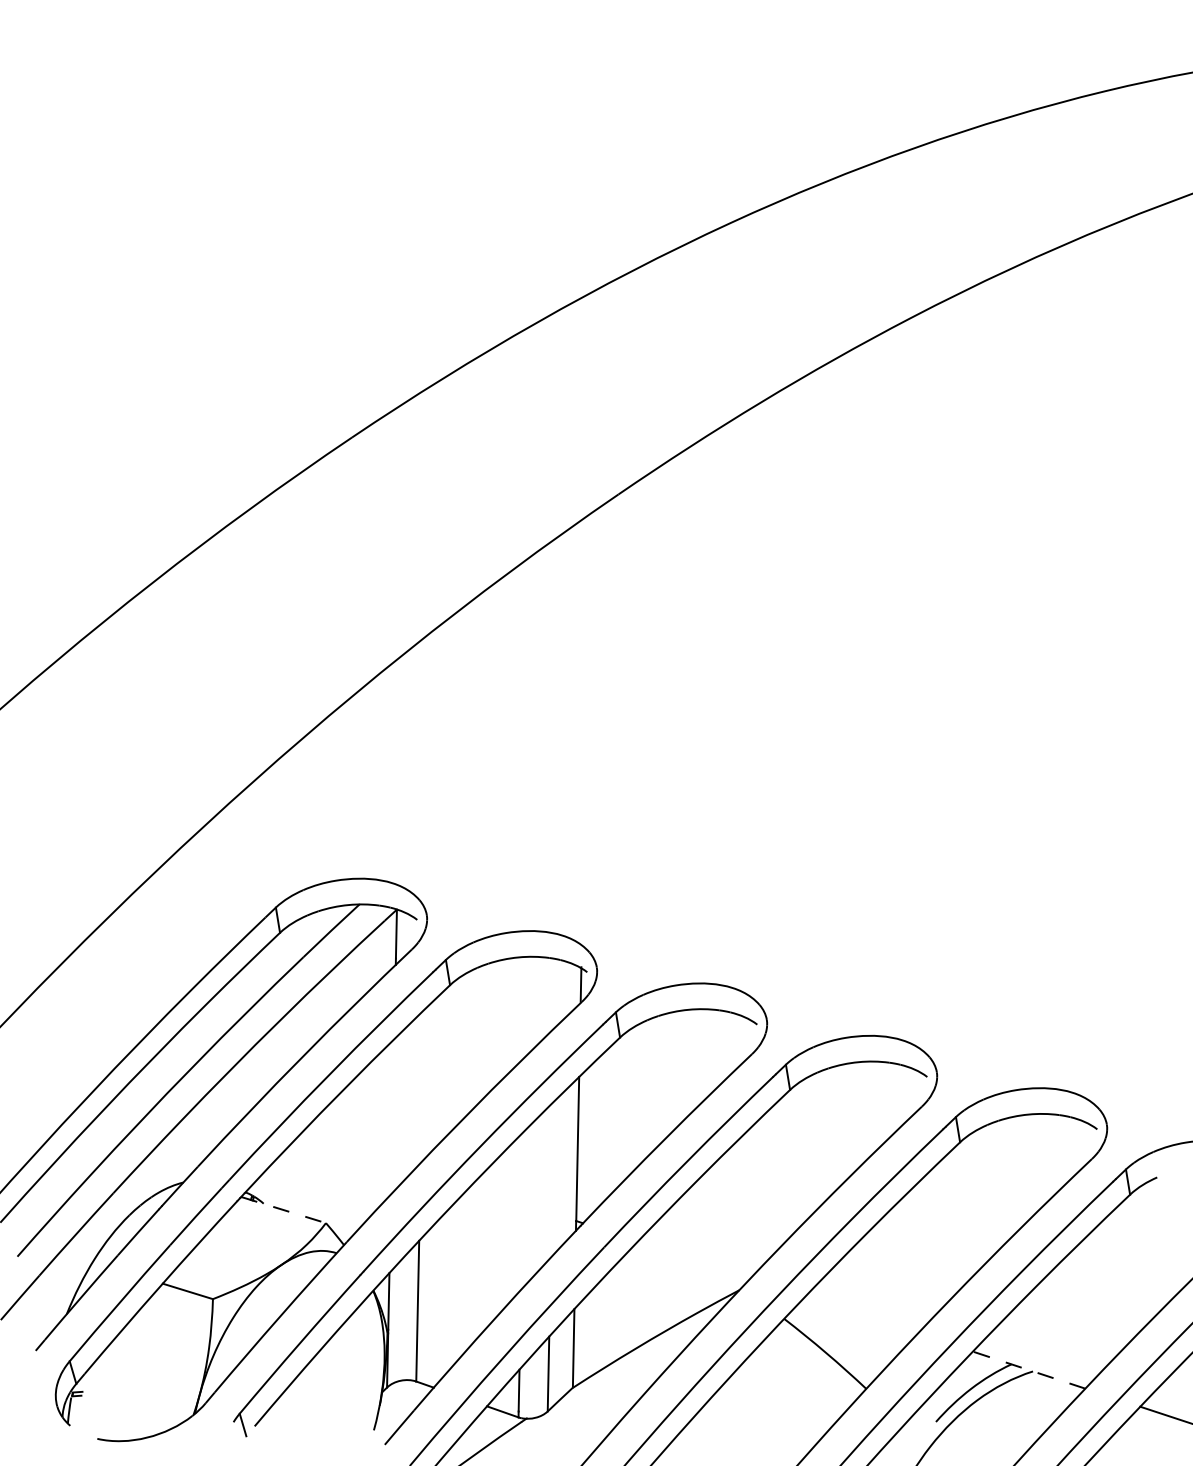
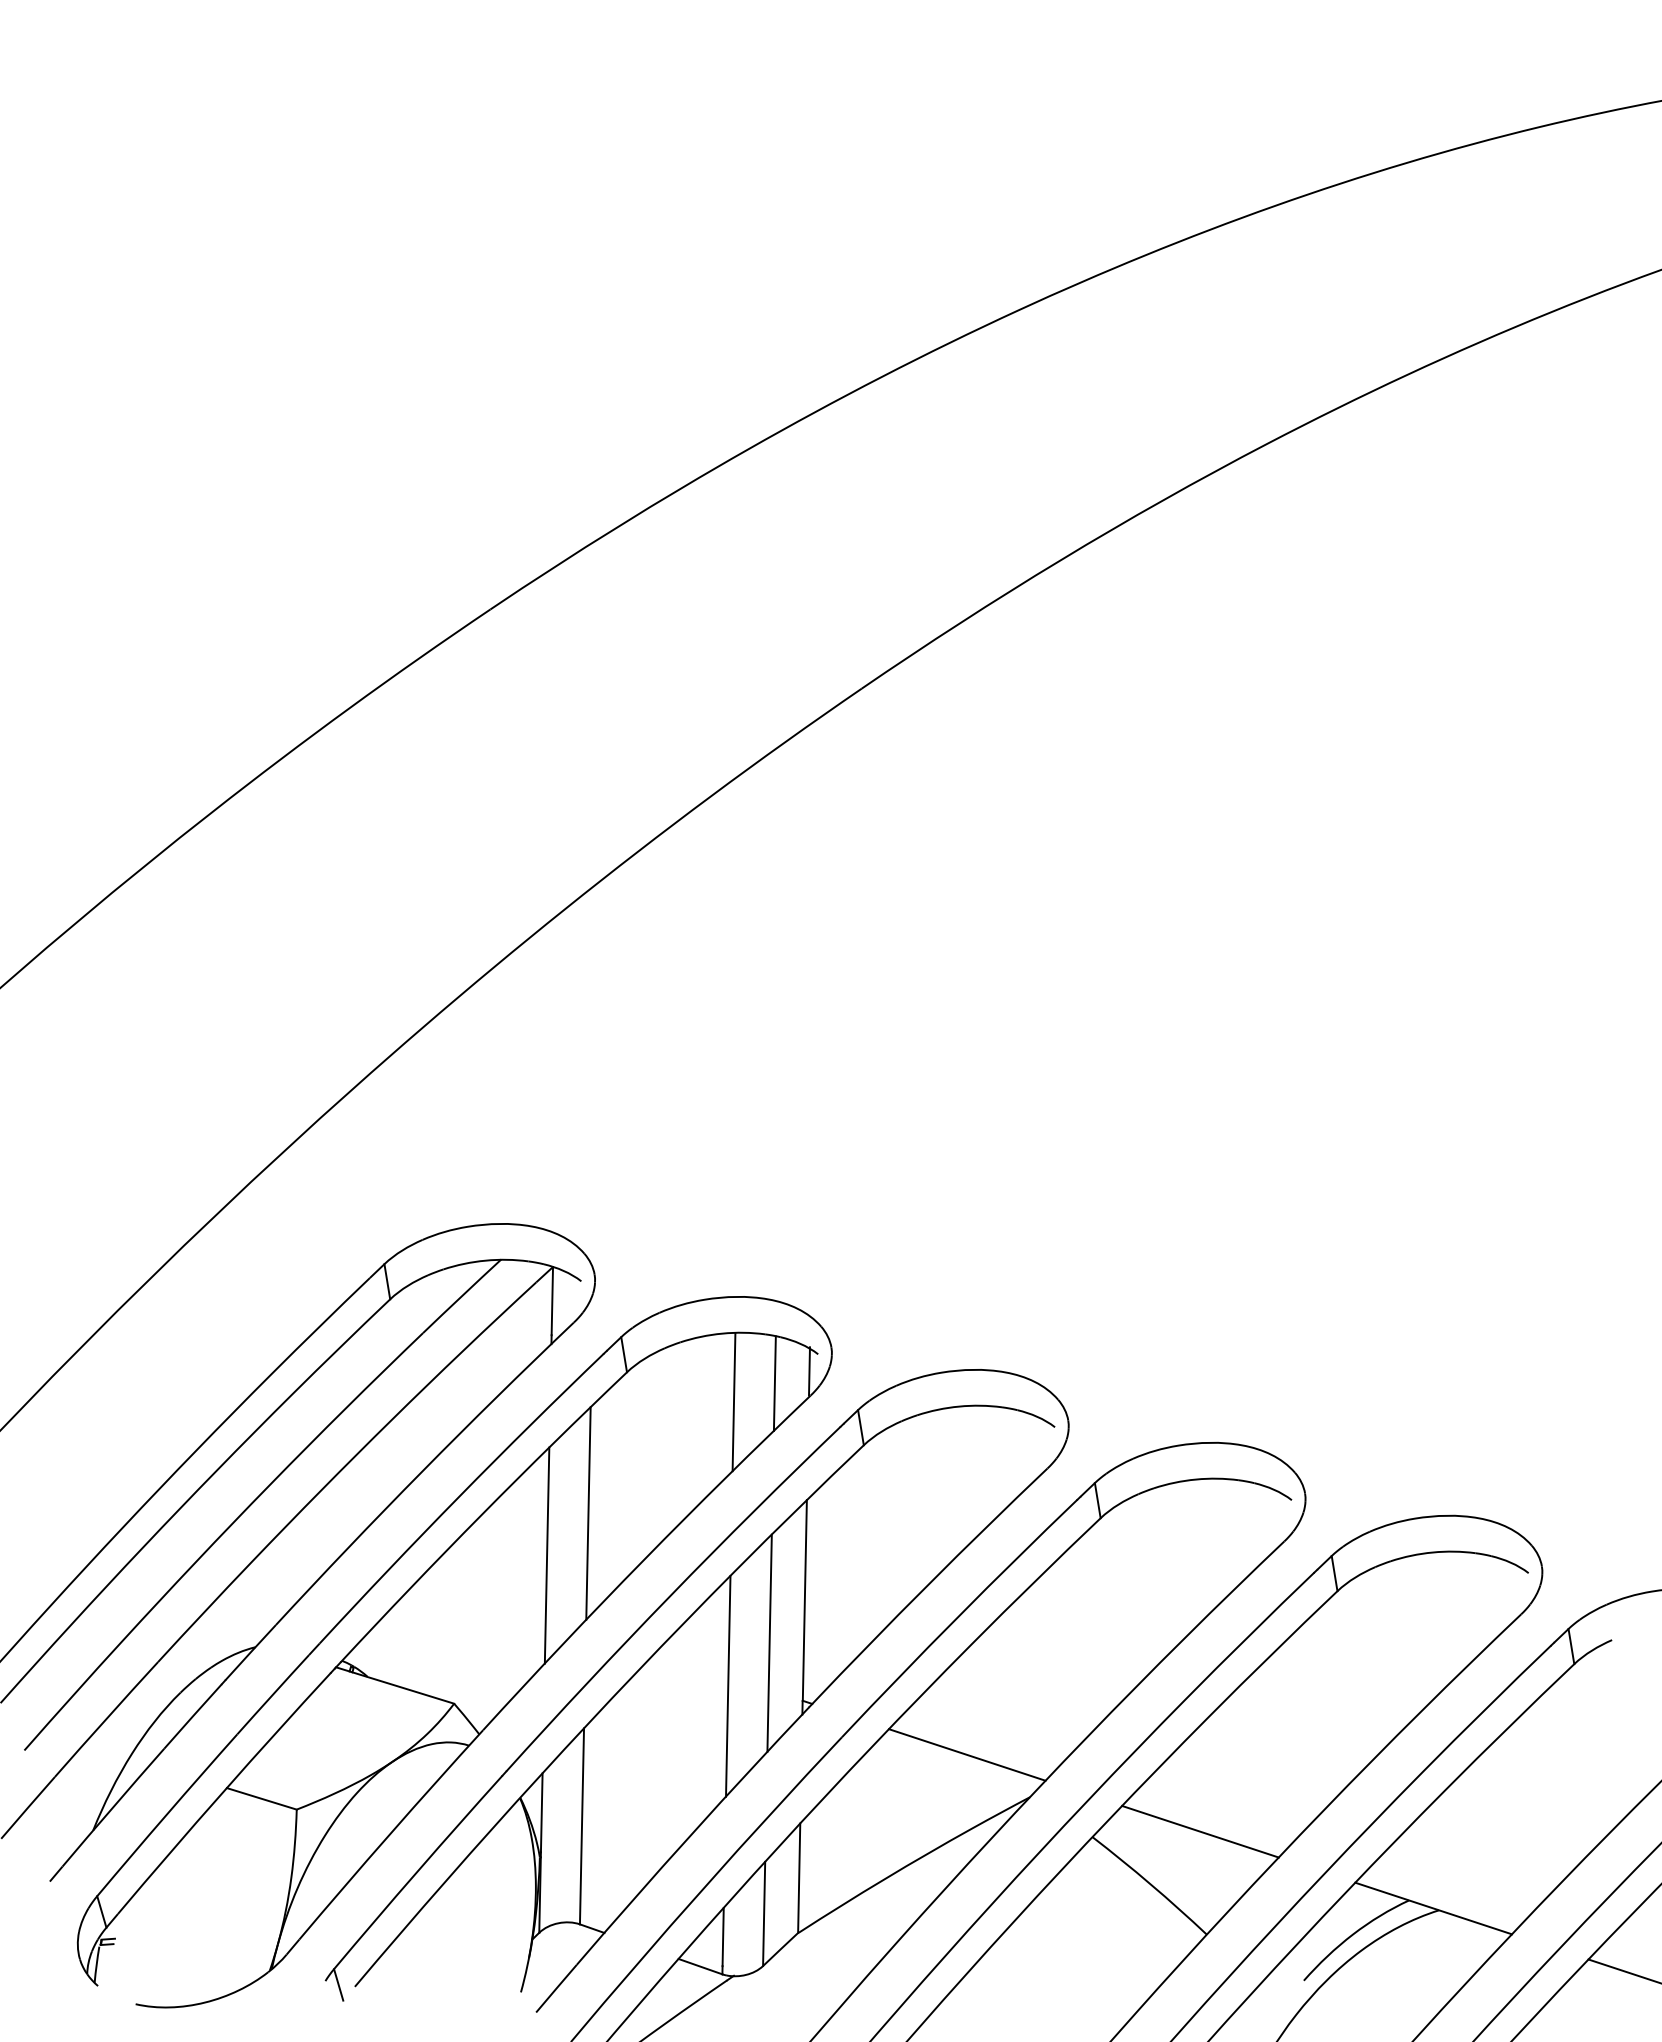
line: (555, 993) -> (774, 1383), added
line: (526, 1006) -> (733, 1402), added
line: (422, 1086) -> (588, 1513), added
line: (392, 1116) -> (546, 1555), added
line: (552, 1179) -> (769, 1642), added
line: (283, 1210) -> (395, 1685), dashed -> solid
line: (522, 1210) -> (728, 1685), added
line: (694, 1259) -> (967, 1754), added
line: (861, 1314) -> (1200, 1831), added
line: (1029, 1370) -> (1433, 1908), dashed -> solid

